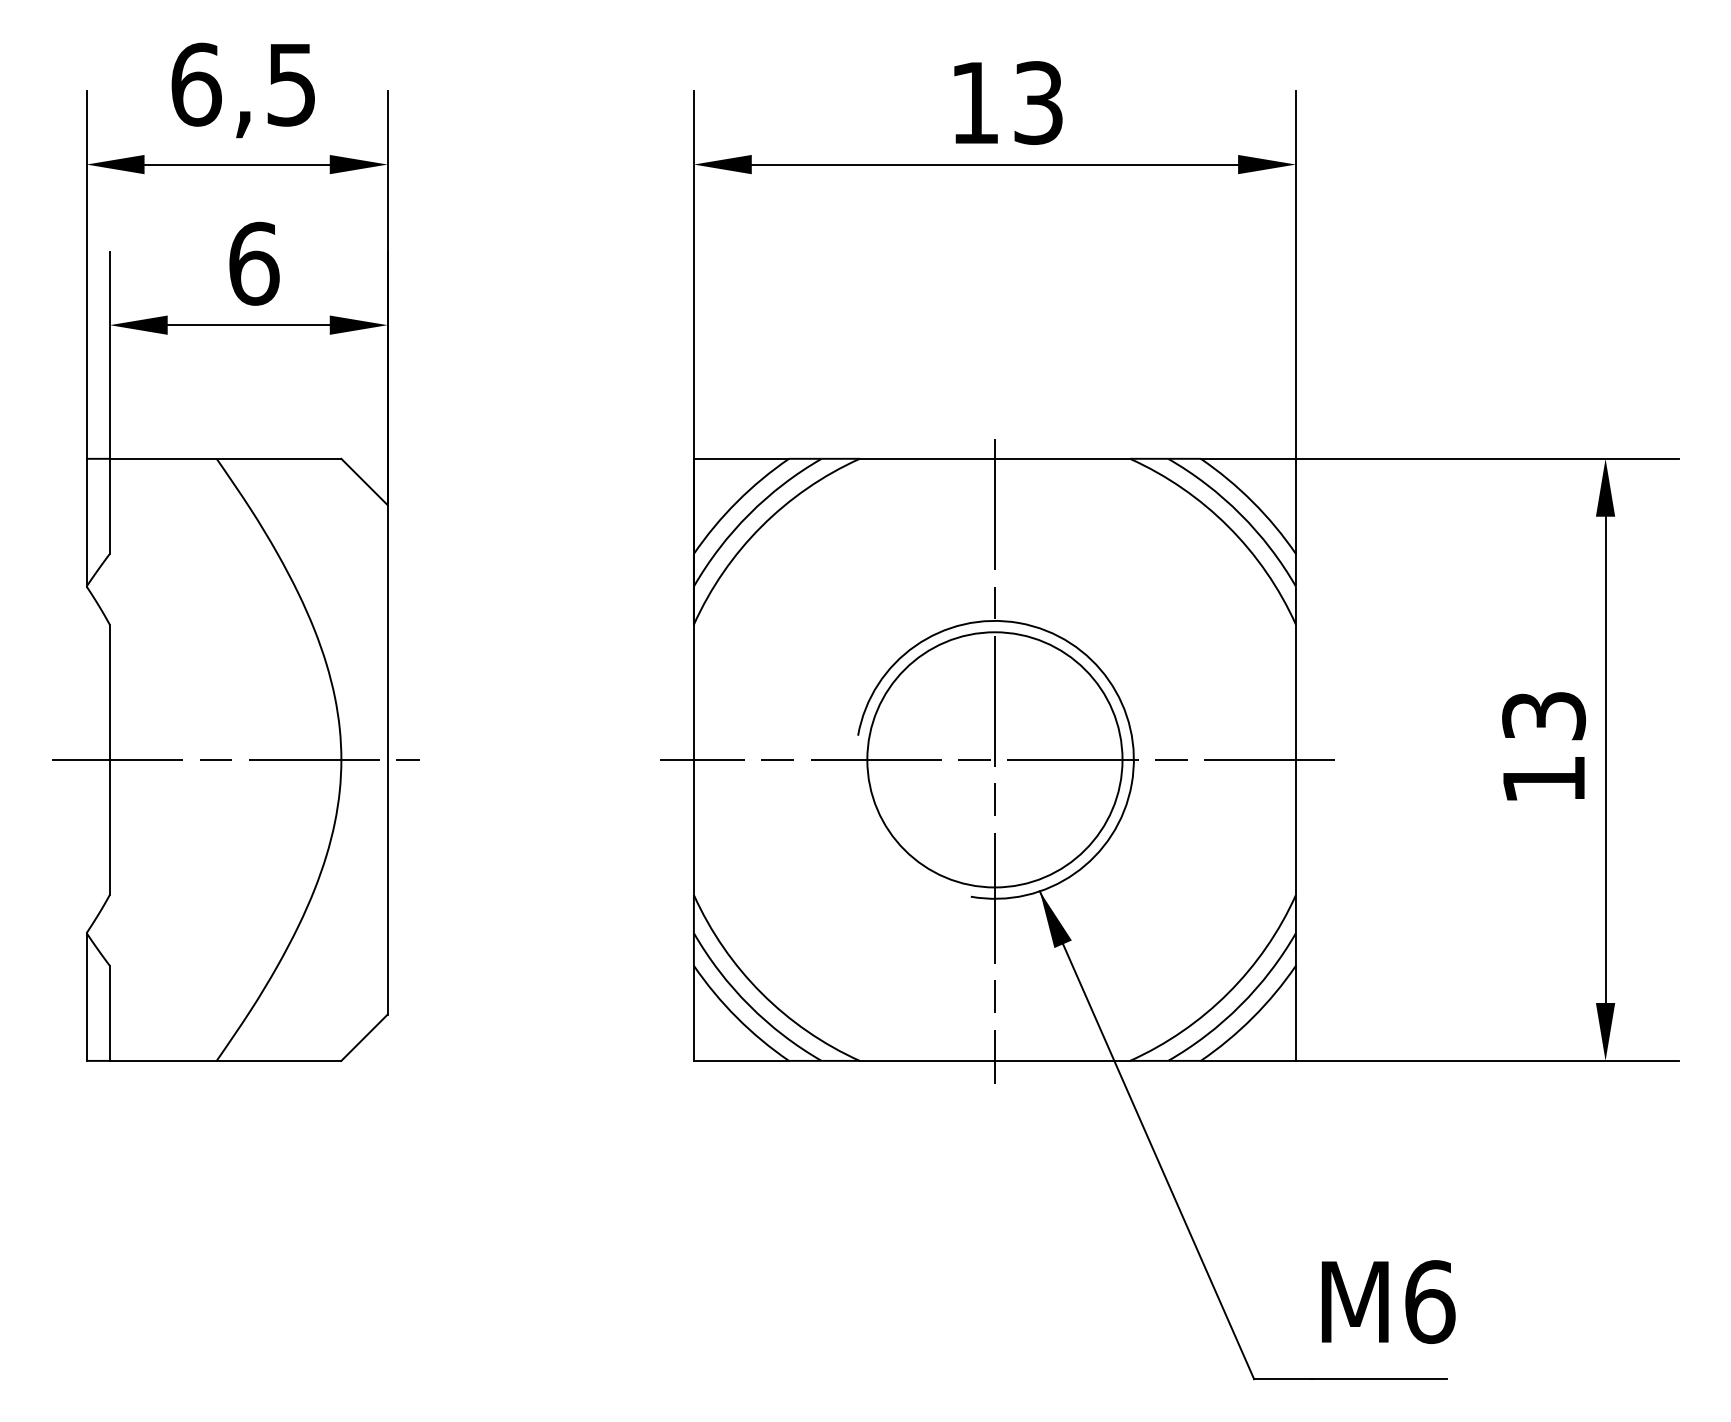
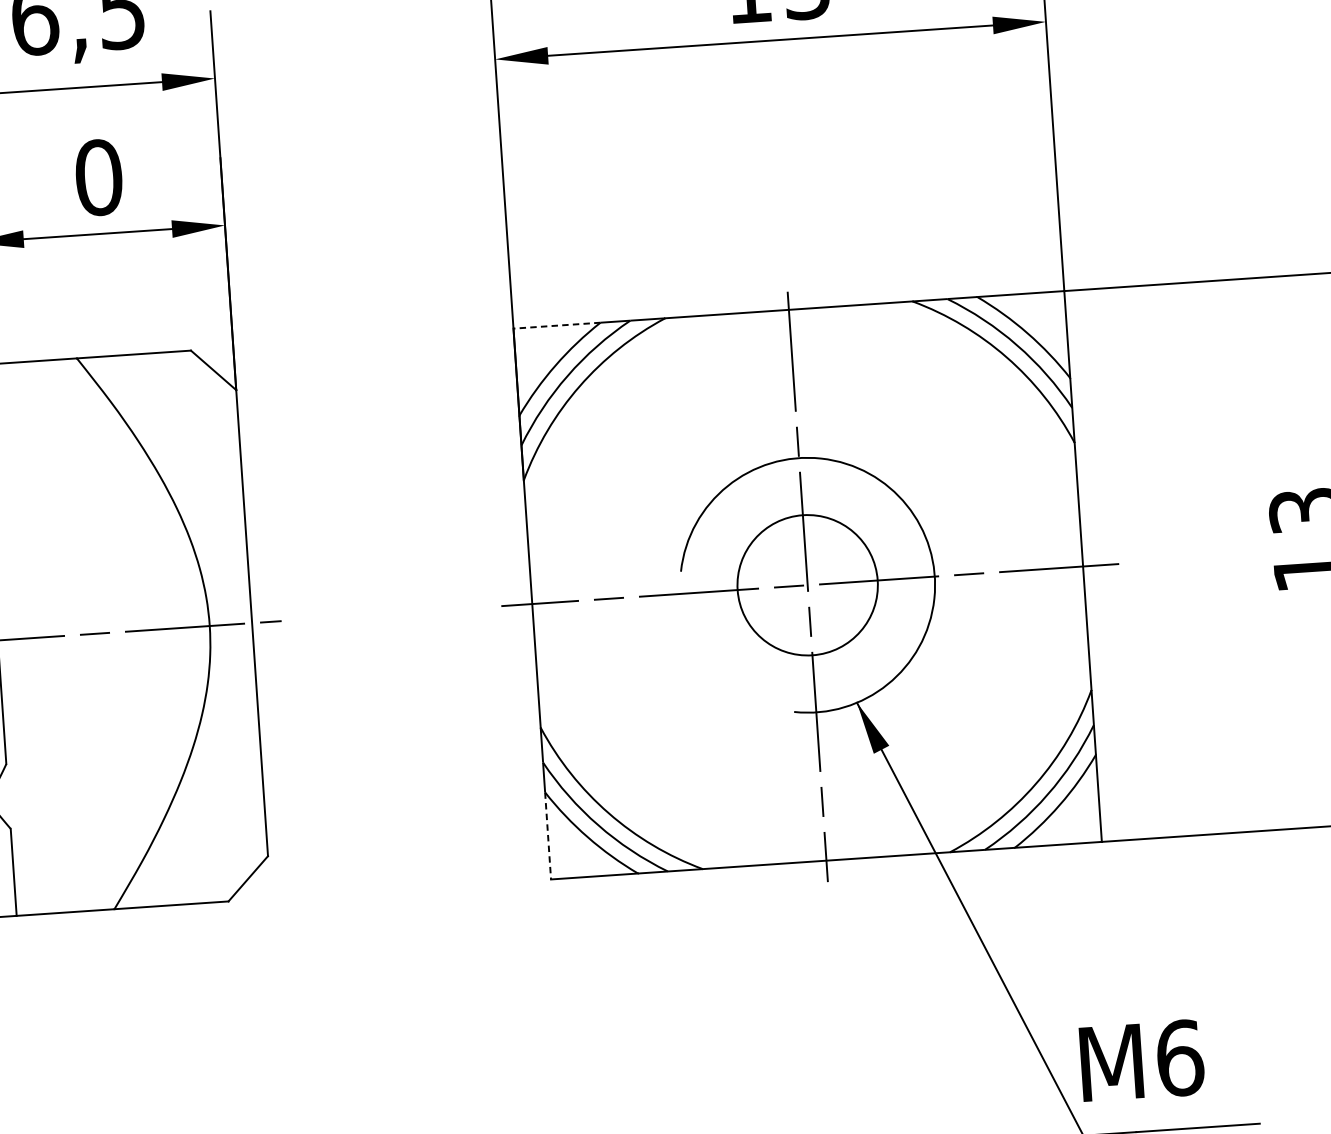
text: (254, 263) -> (99, 177), 6 -> 0
line: (741, 458) -> (557, 325), solid -> dashed
circle: (994, 759) -> (807, 584), size x0.6
line: (693, 1013) -> (547, 836), solid -> dashed
text: (1388, 1301) -> (1142, 1060), moved

